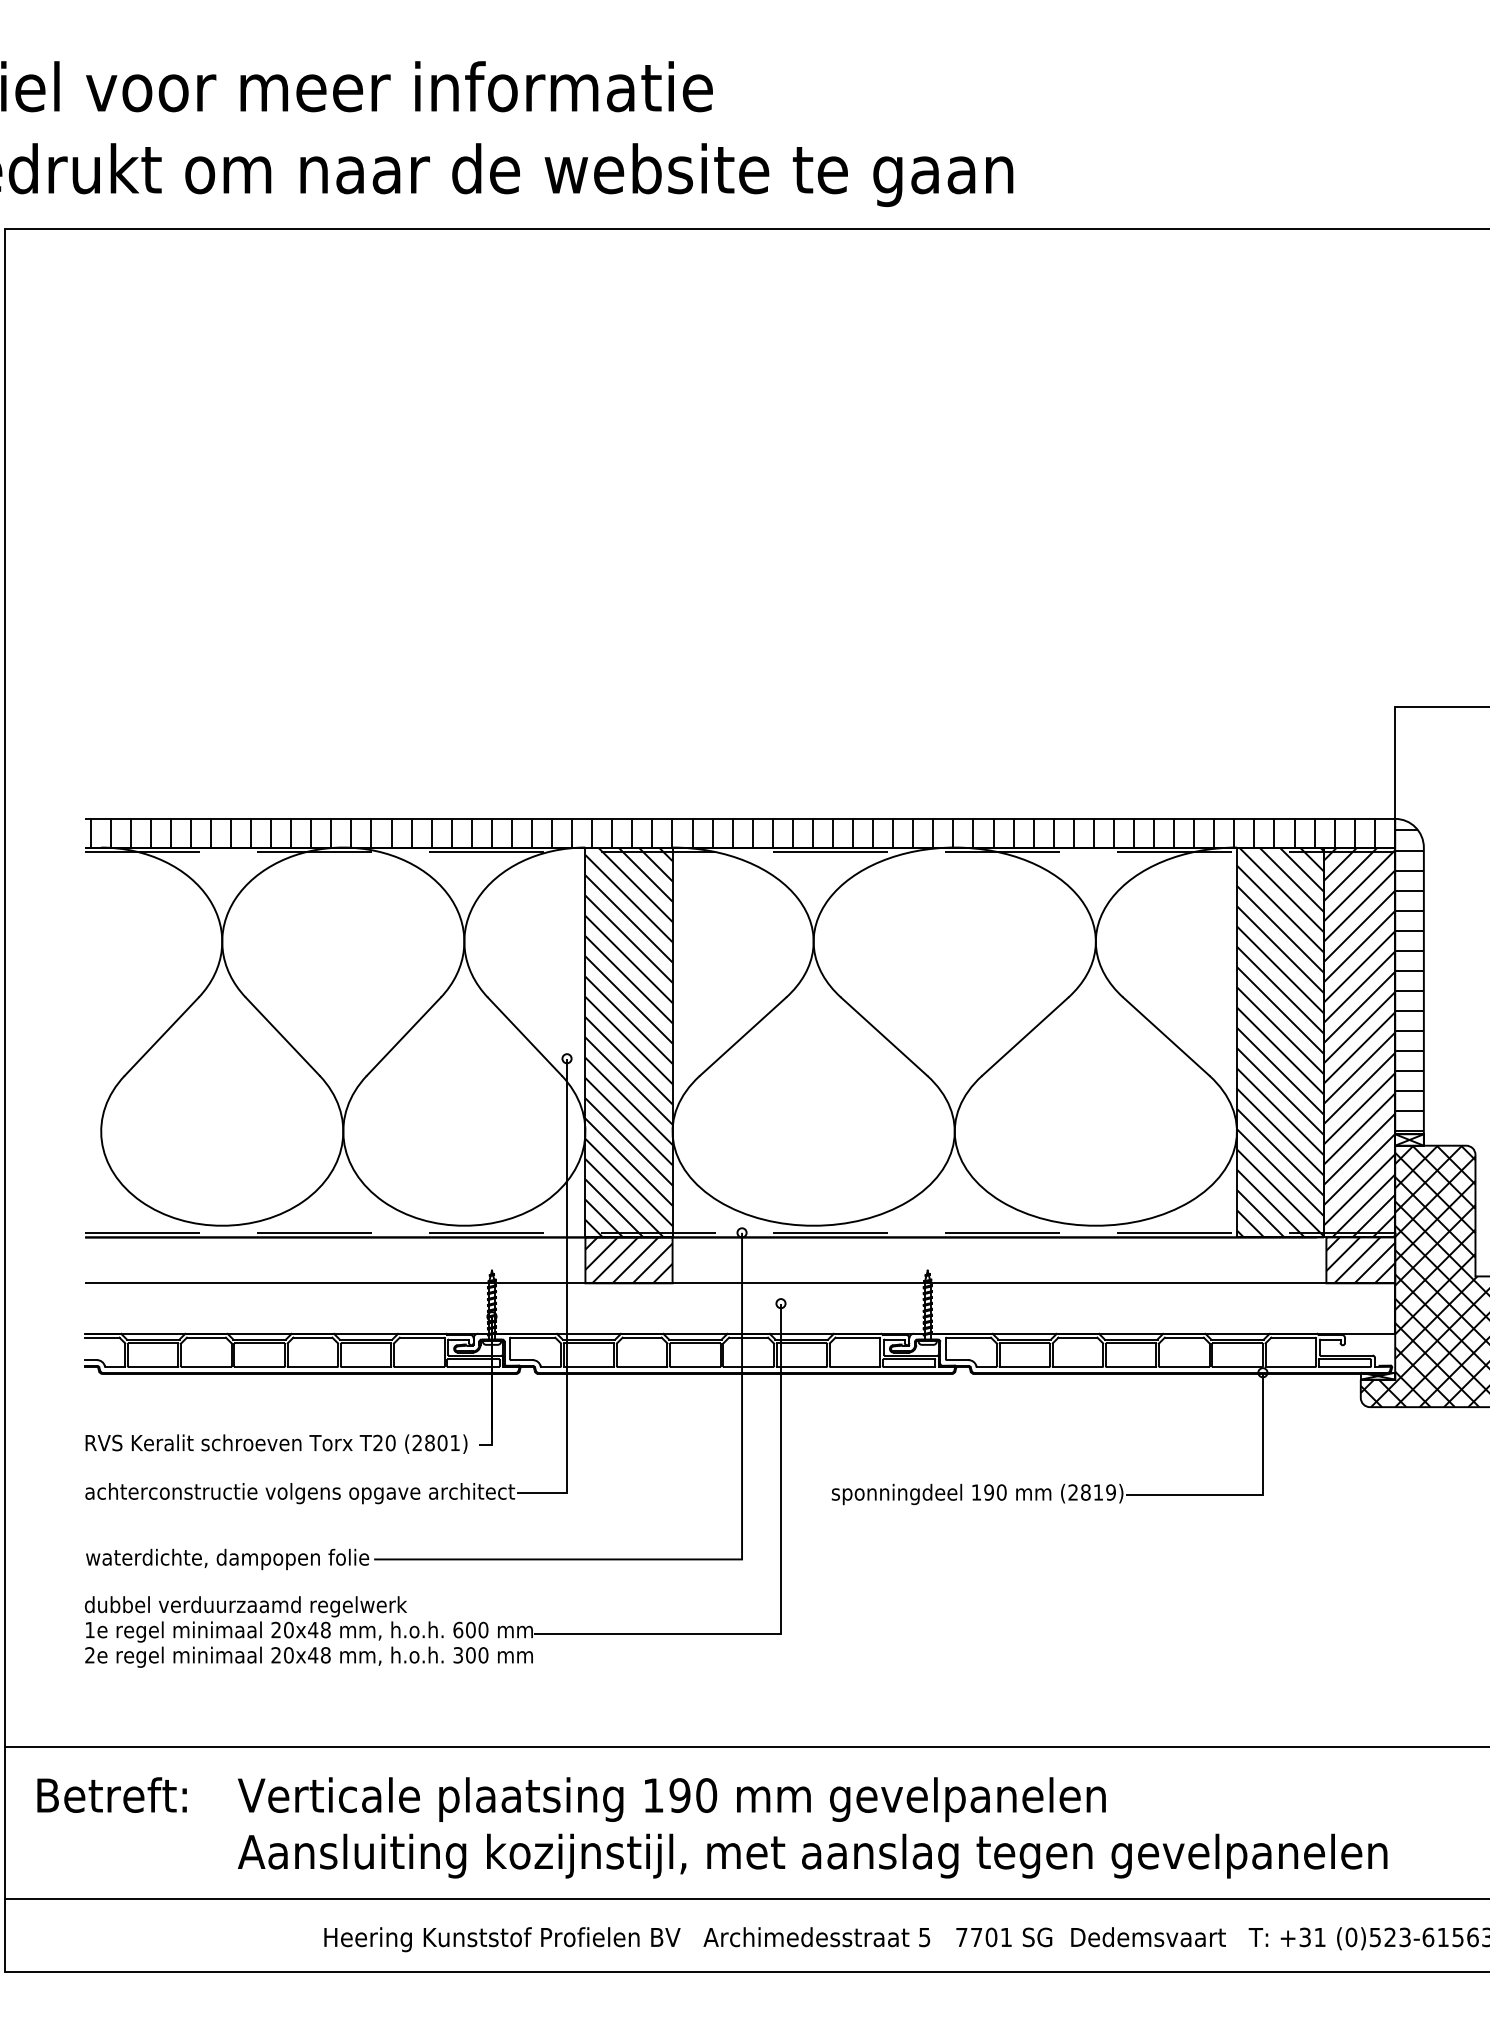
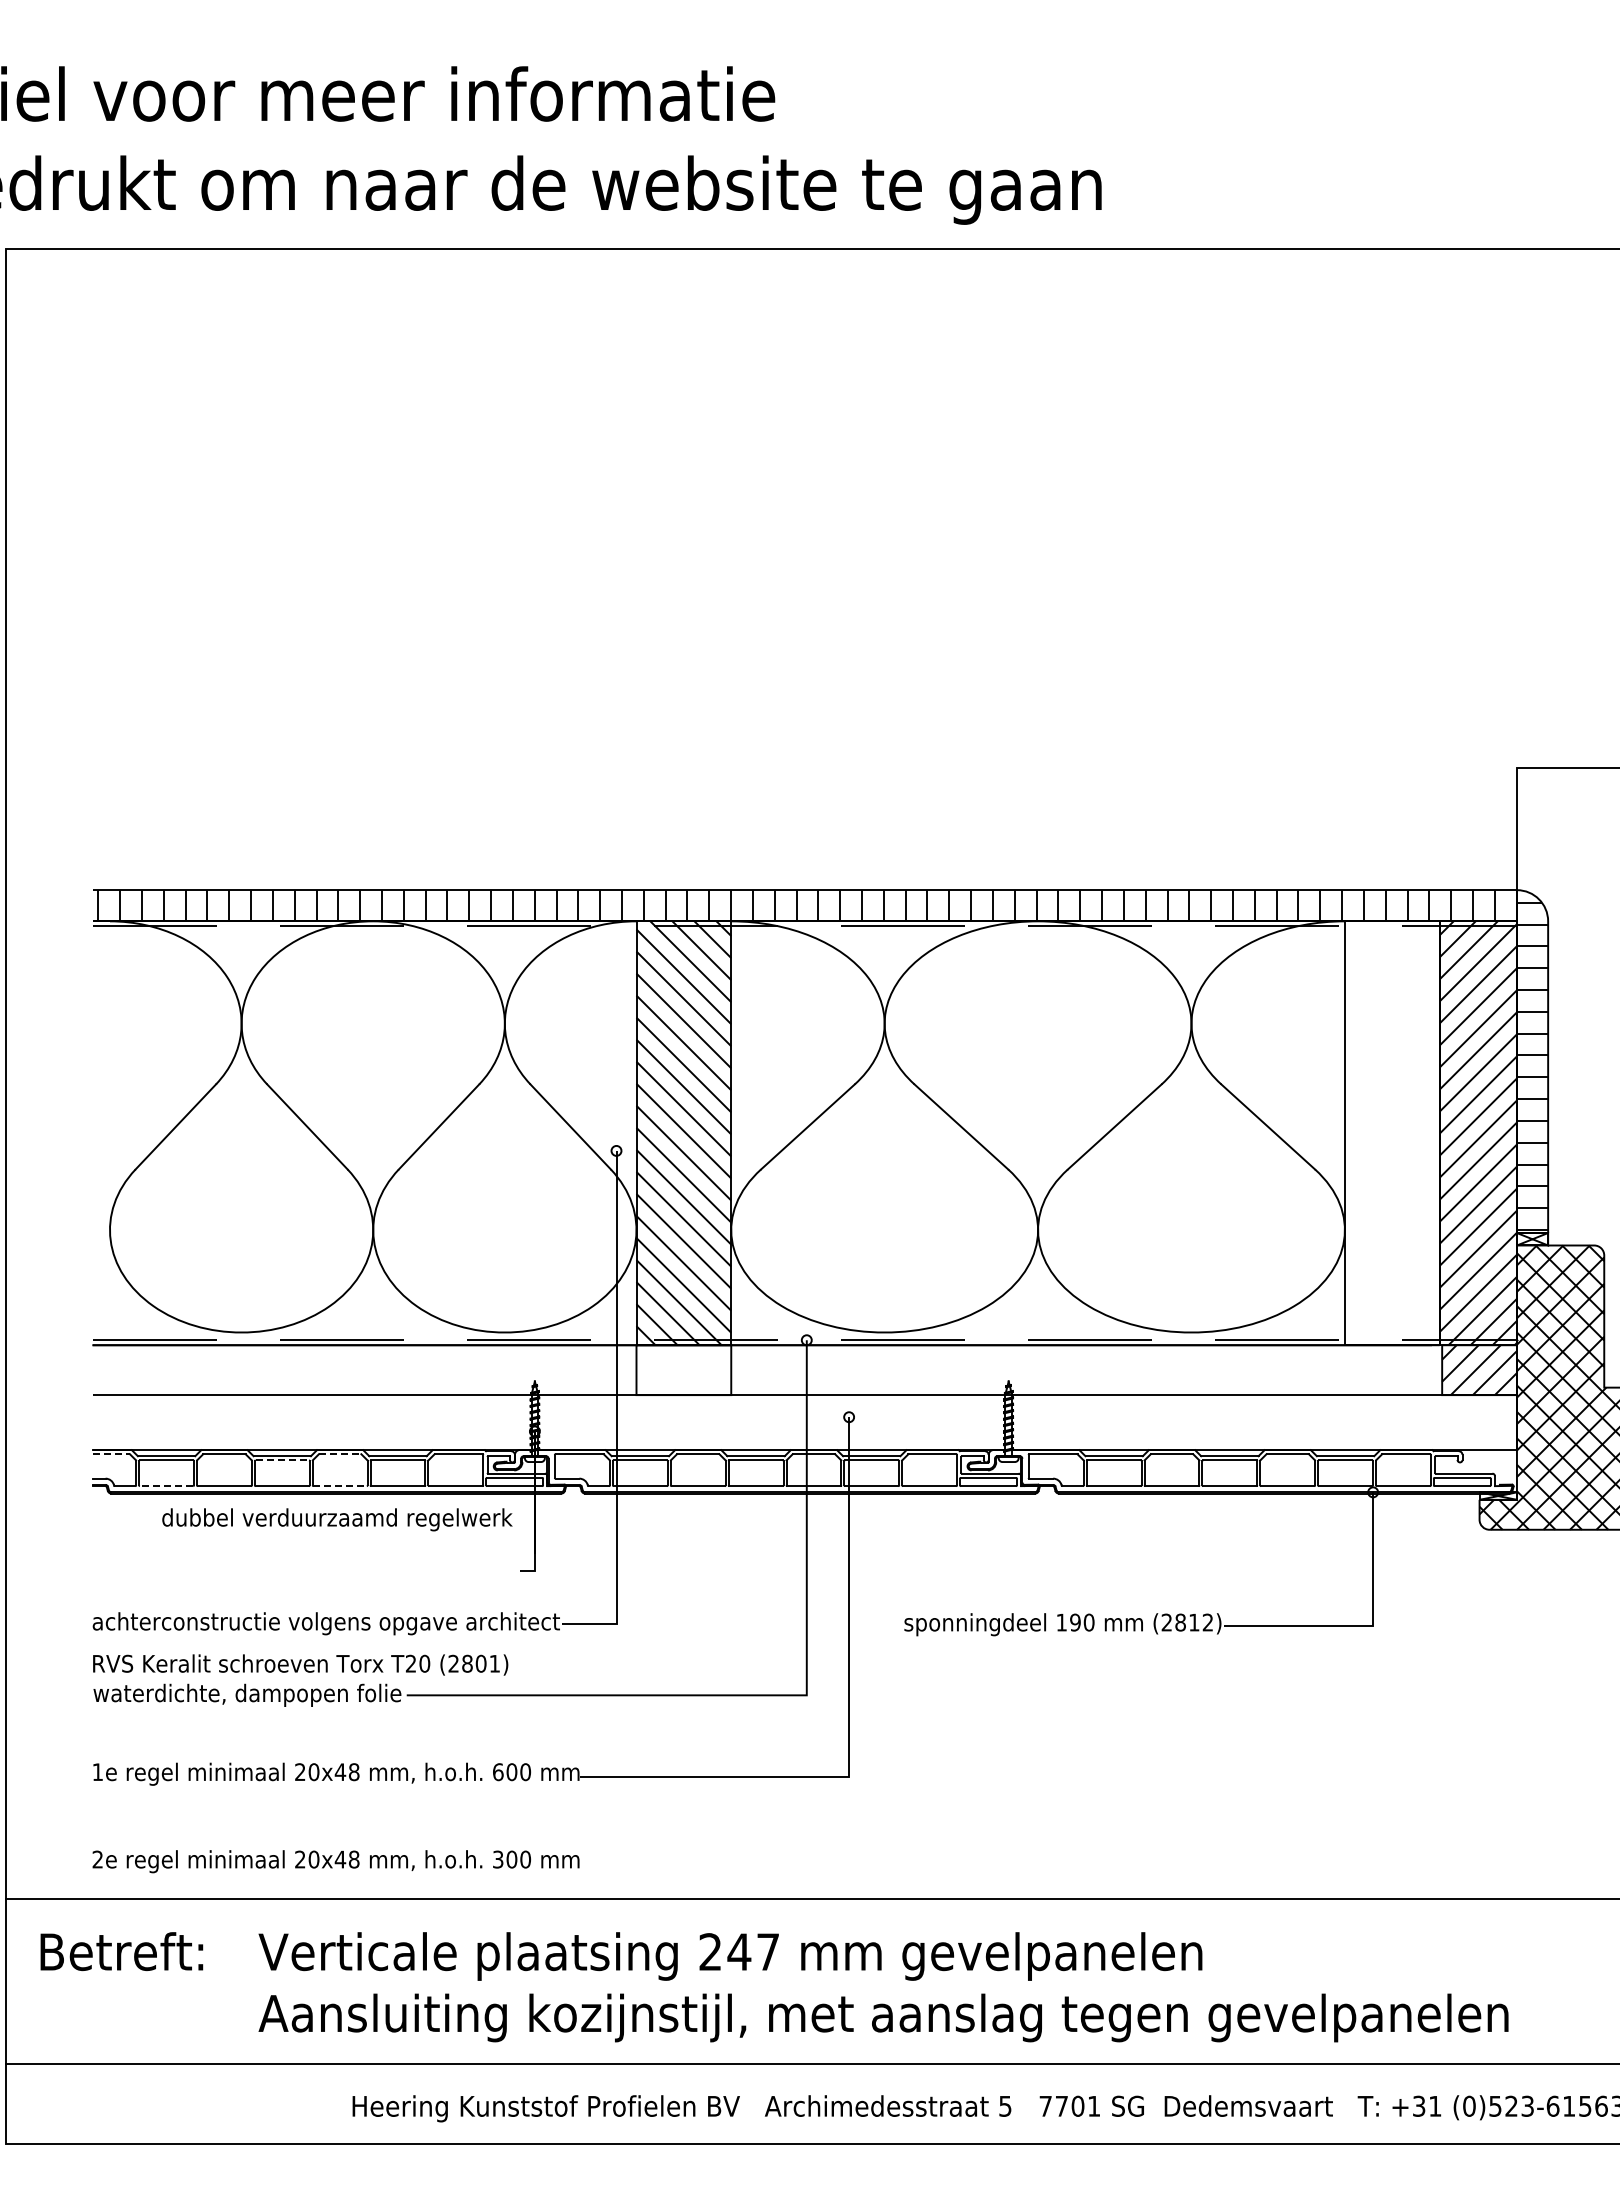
hatch: (1279, 1042) -> (1391, 1133), removed
hatch: (628, 1260) -> (683, 1370), removed
line: (102, 1337) -> (111, 1454), solid -> dashed
line: (313, 1337) -> (340, 1454), solid -> dashed
line: (259, 1343) -> (282, 1460), solid -> dashed
line: (153, 1367) -> (166, 1486), solid -> dashed
line: (313, 1367) -> (340, 1486), solid -> dashed
text: (276, 1443) -> (300, 1664), moved
text: (1110, 1492) -> (1207, 1622), (2819) -> (2812)
text: (246, 1606) -> (337, 1519), moved
text: (308, 1657) -> (335, 1861), moved
text: (680, 1795) -> (739, 1952), 190 -> 247

